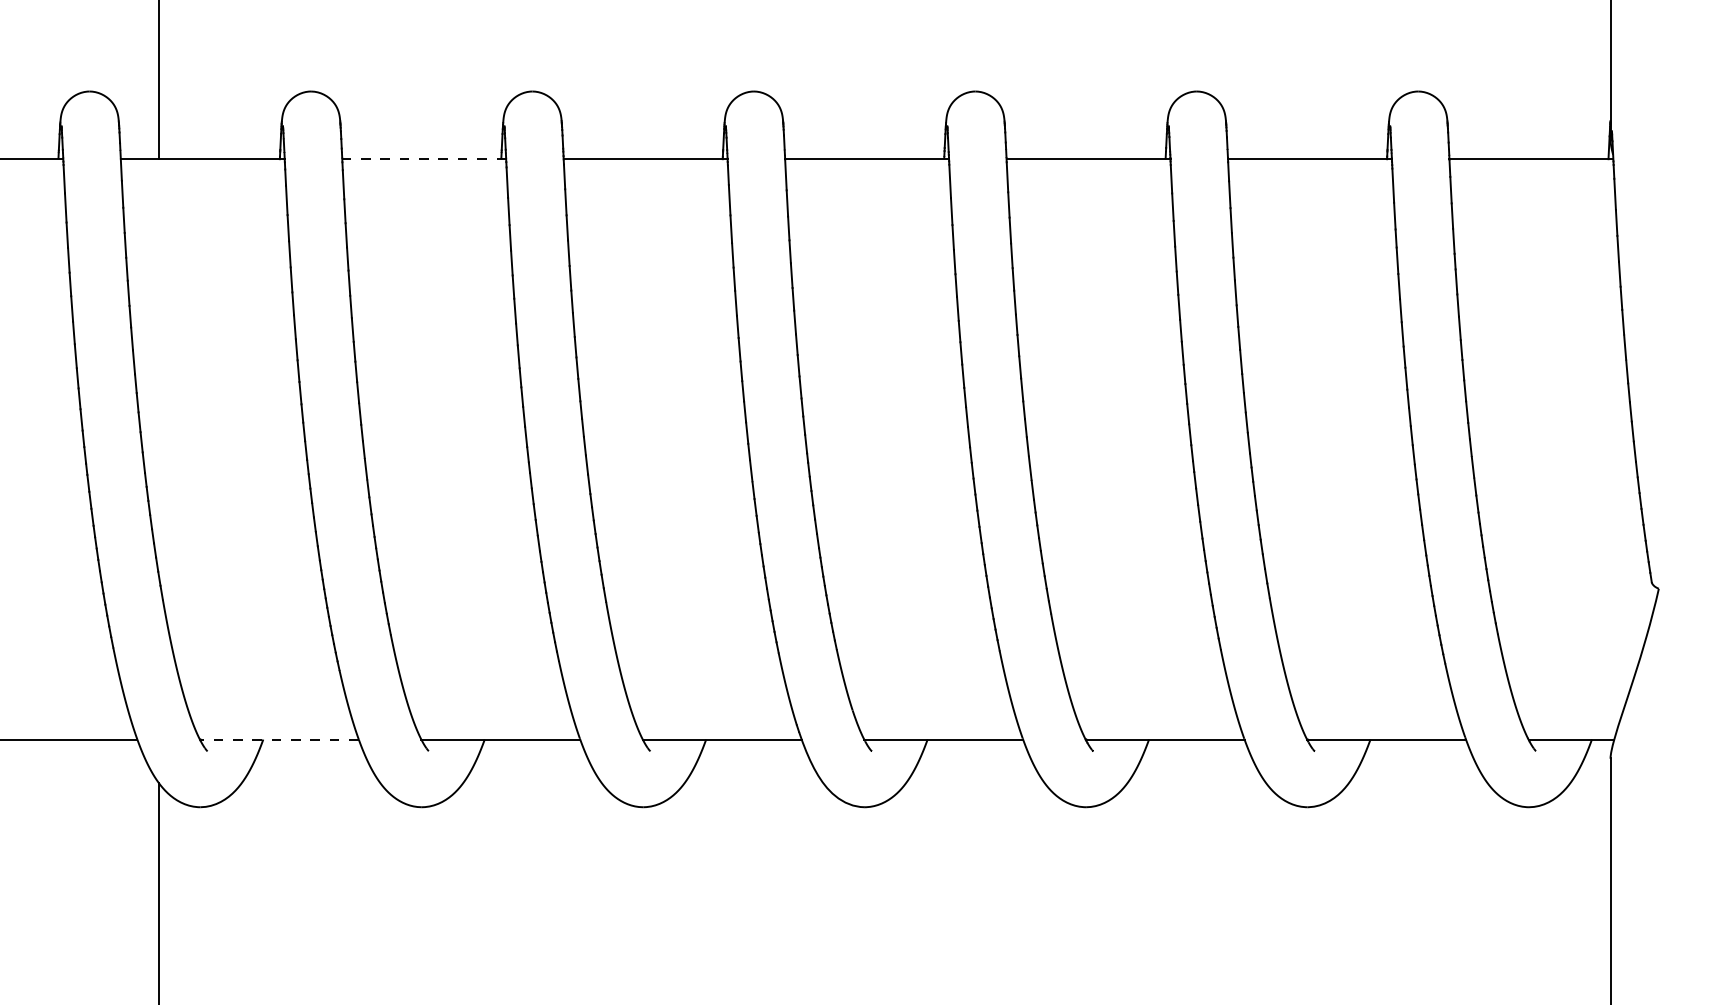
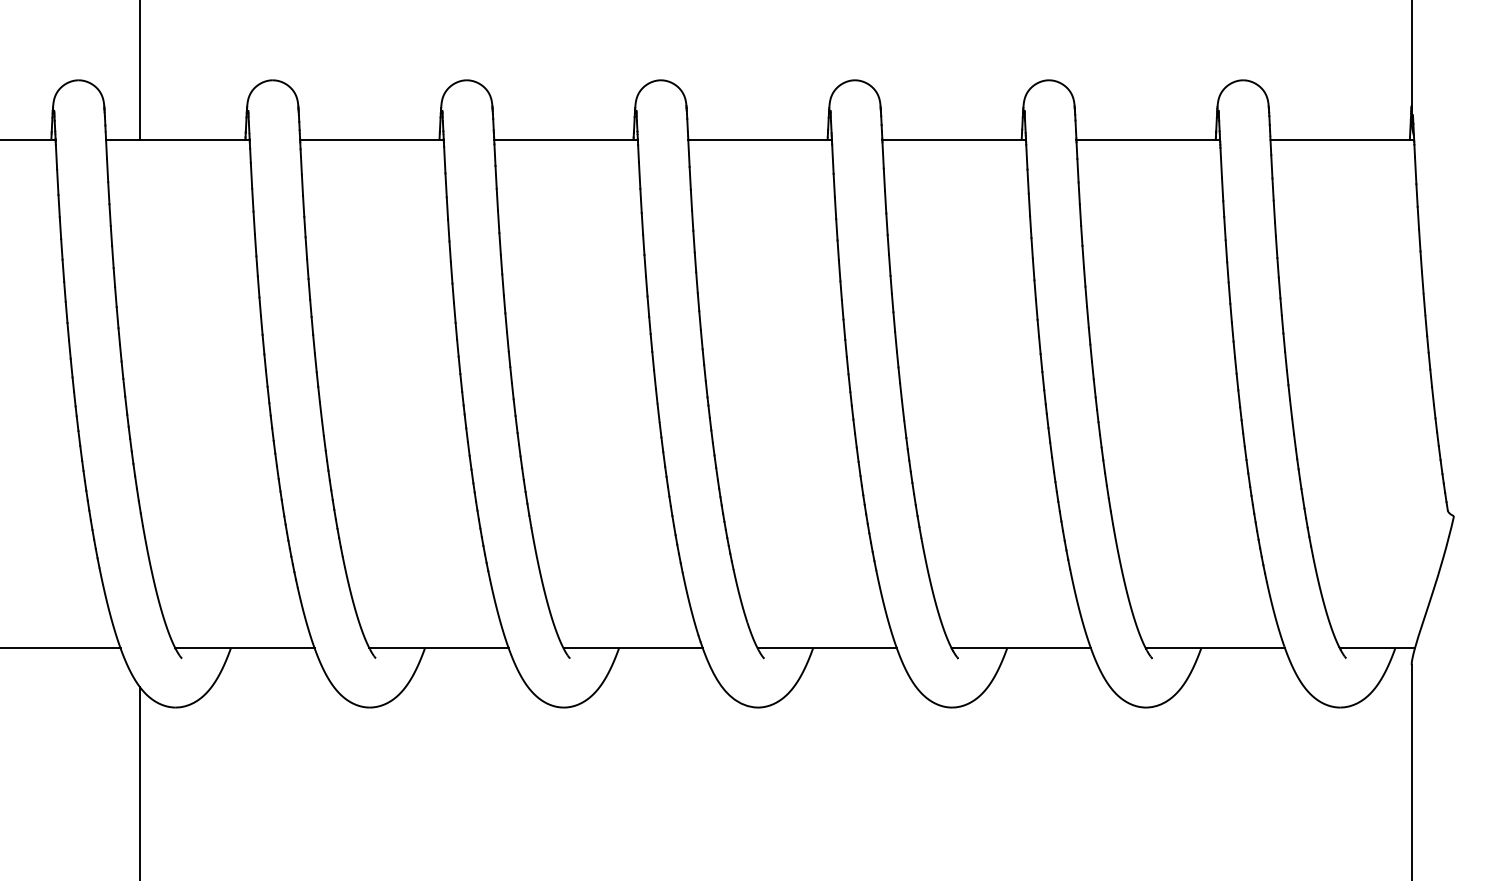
line: (423, 159) -> (371, 139), dashed -> solid
line: (279, 739) -> (245, 648), dashed -> solid

